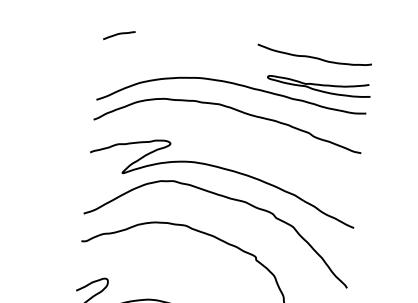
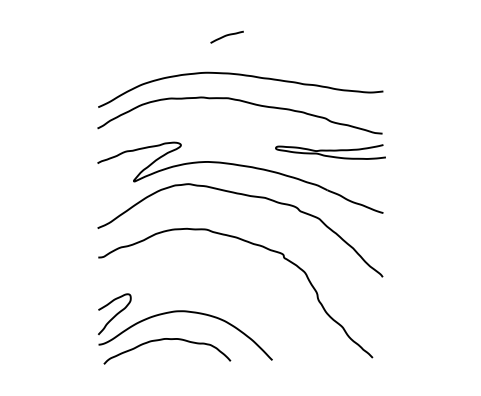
curve: (118, 34) -> (226, 36), moved
curve: (314, 56) -> (322, 37), removed
curve: (318, 85) -> (330, 151), moved

